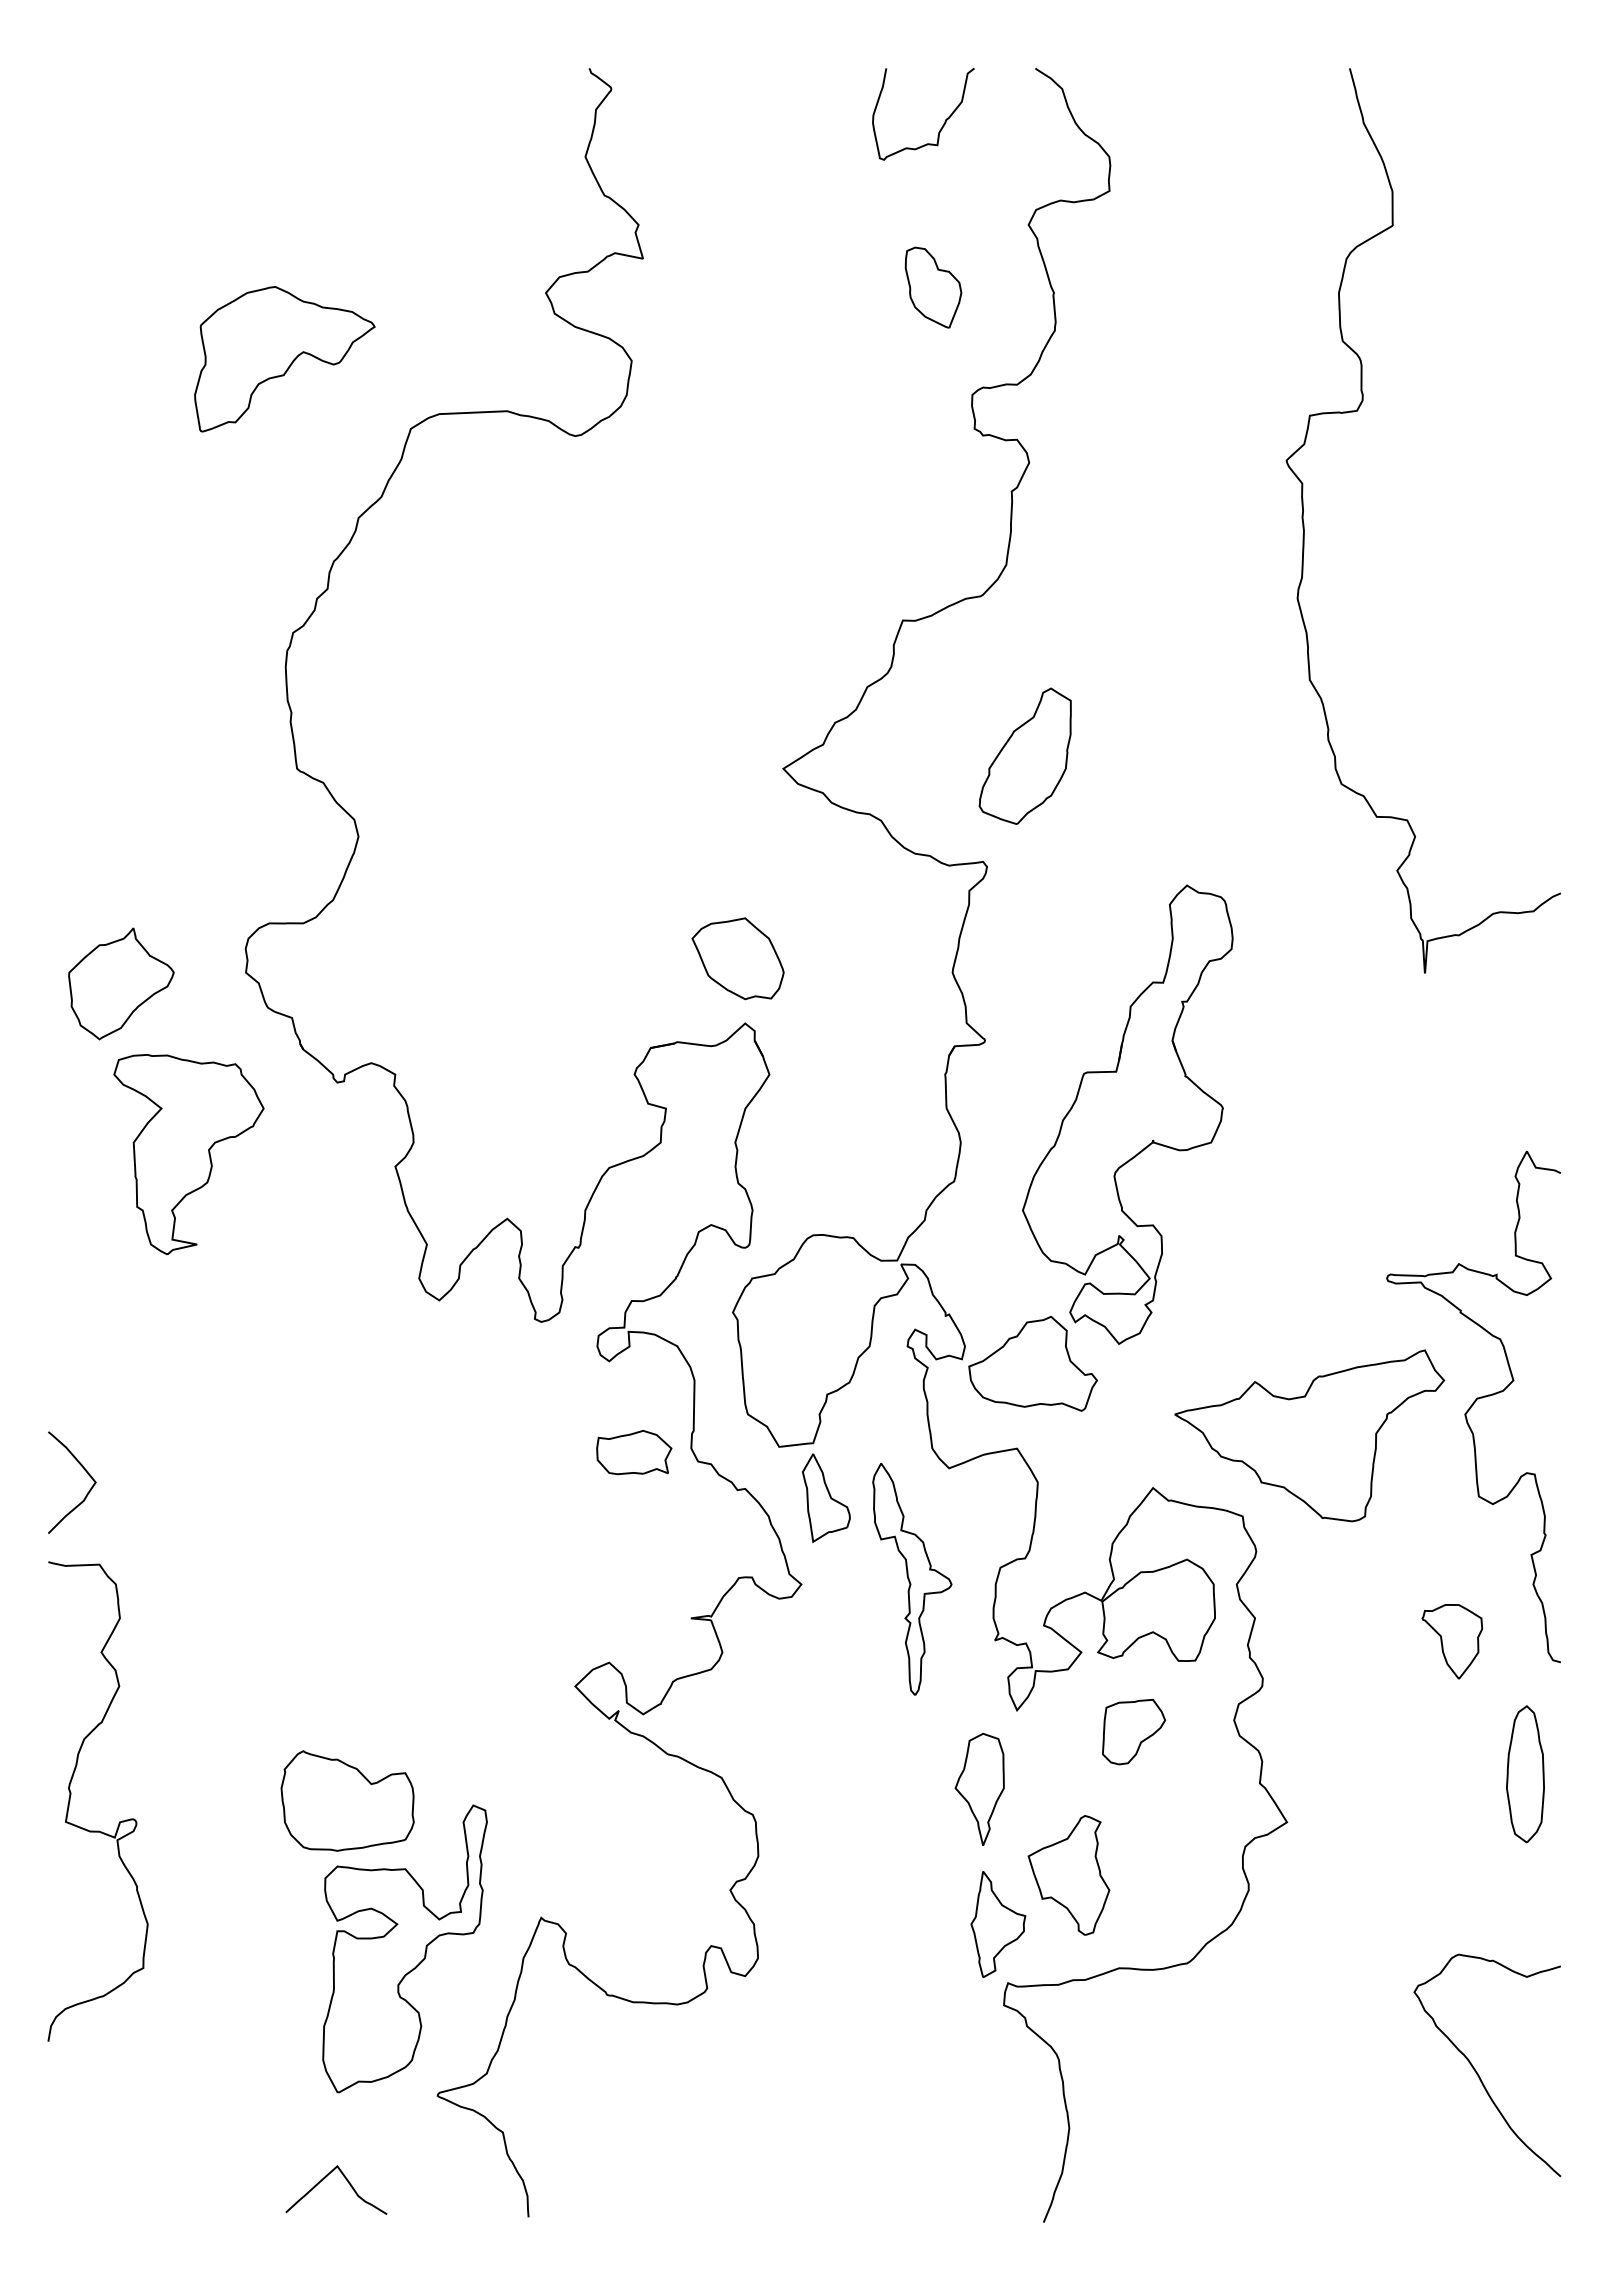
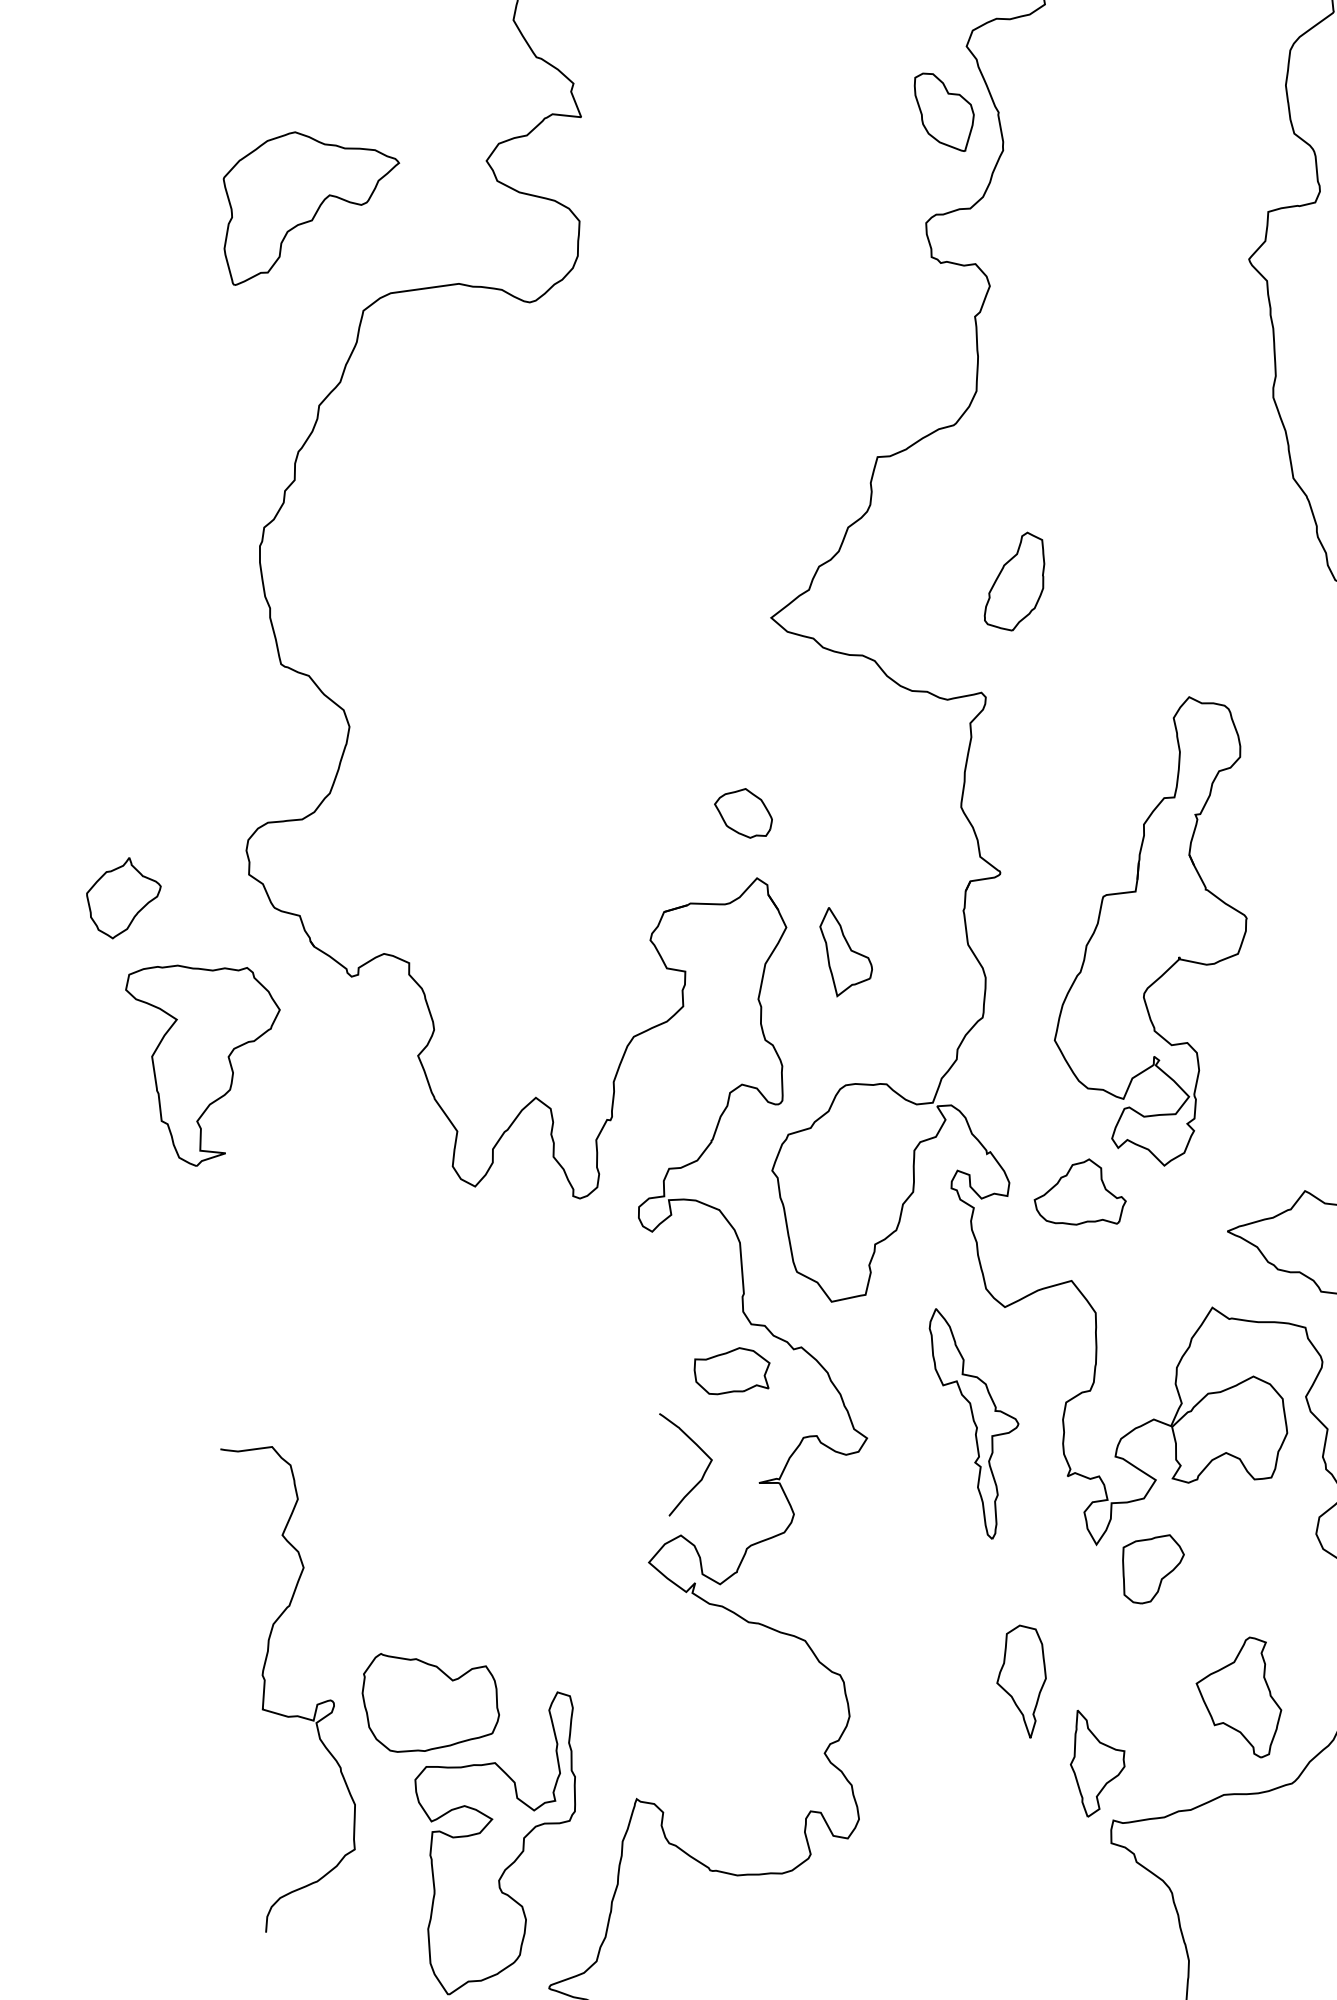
part: (933, 287) -> (945, 112), moved
part: (284, 359) -> (311, 204), moved
part: (1024, 755) -> (1013, 581), size x0.7
part: (737, 958) -> (743, 813), size x0.6
part: (121, 983) -> (124, 897), size x0.7
part: (1032, 1363) -> (1079, 1193), size x0.7
part: (634, 1452) -> (732, 1370), moved
curve: (84, 1470) -> (699, 1449), moved
part: (826, 1498) -> (846, 951), moved
part: (1134, 1732) -> (1154, 1569), moved
part: (979, 1788) -> (1021, 1681), moved
curve: (71, 1795) -> (265, 1682), moved
part: (1068, 1875) -> (1238, 1699), moved

